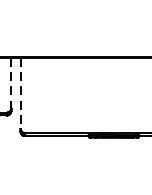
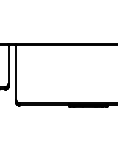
line: (10, 83) -> (8, 64), dashed -> solid
line: (21, 93) -> (16, 72), dashed -> solid

